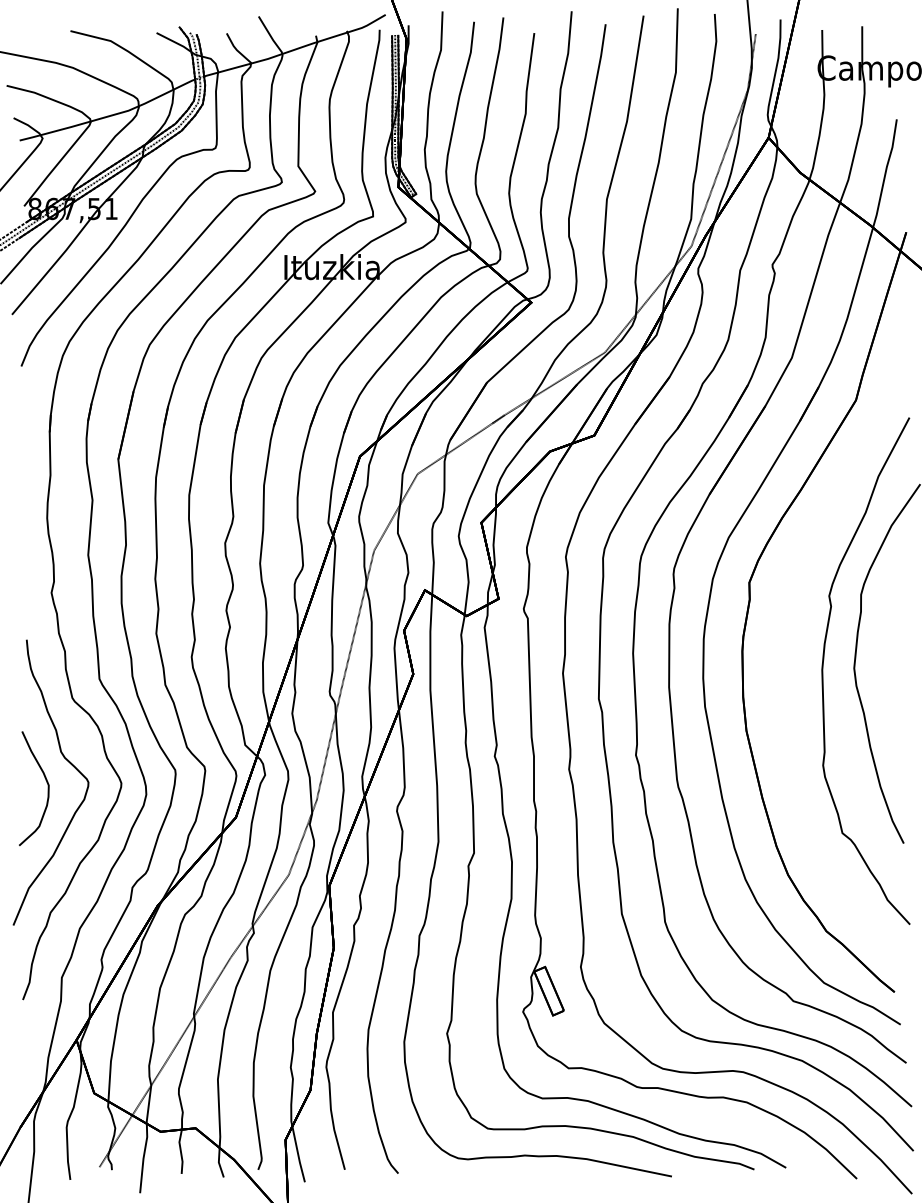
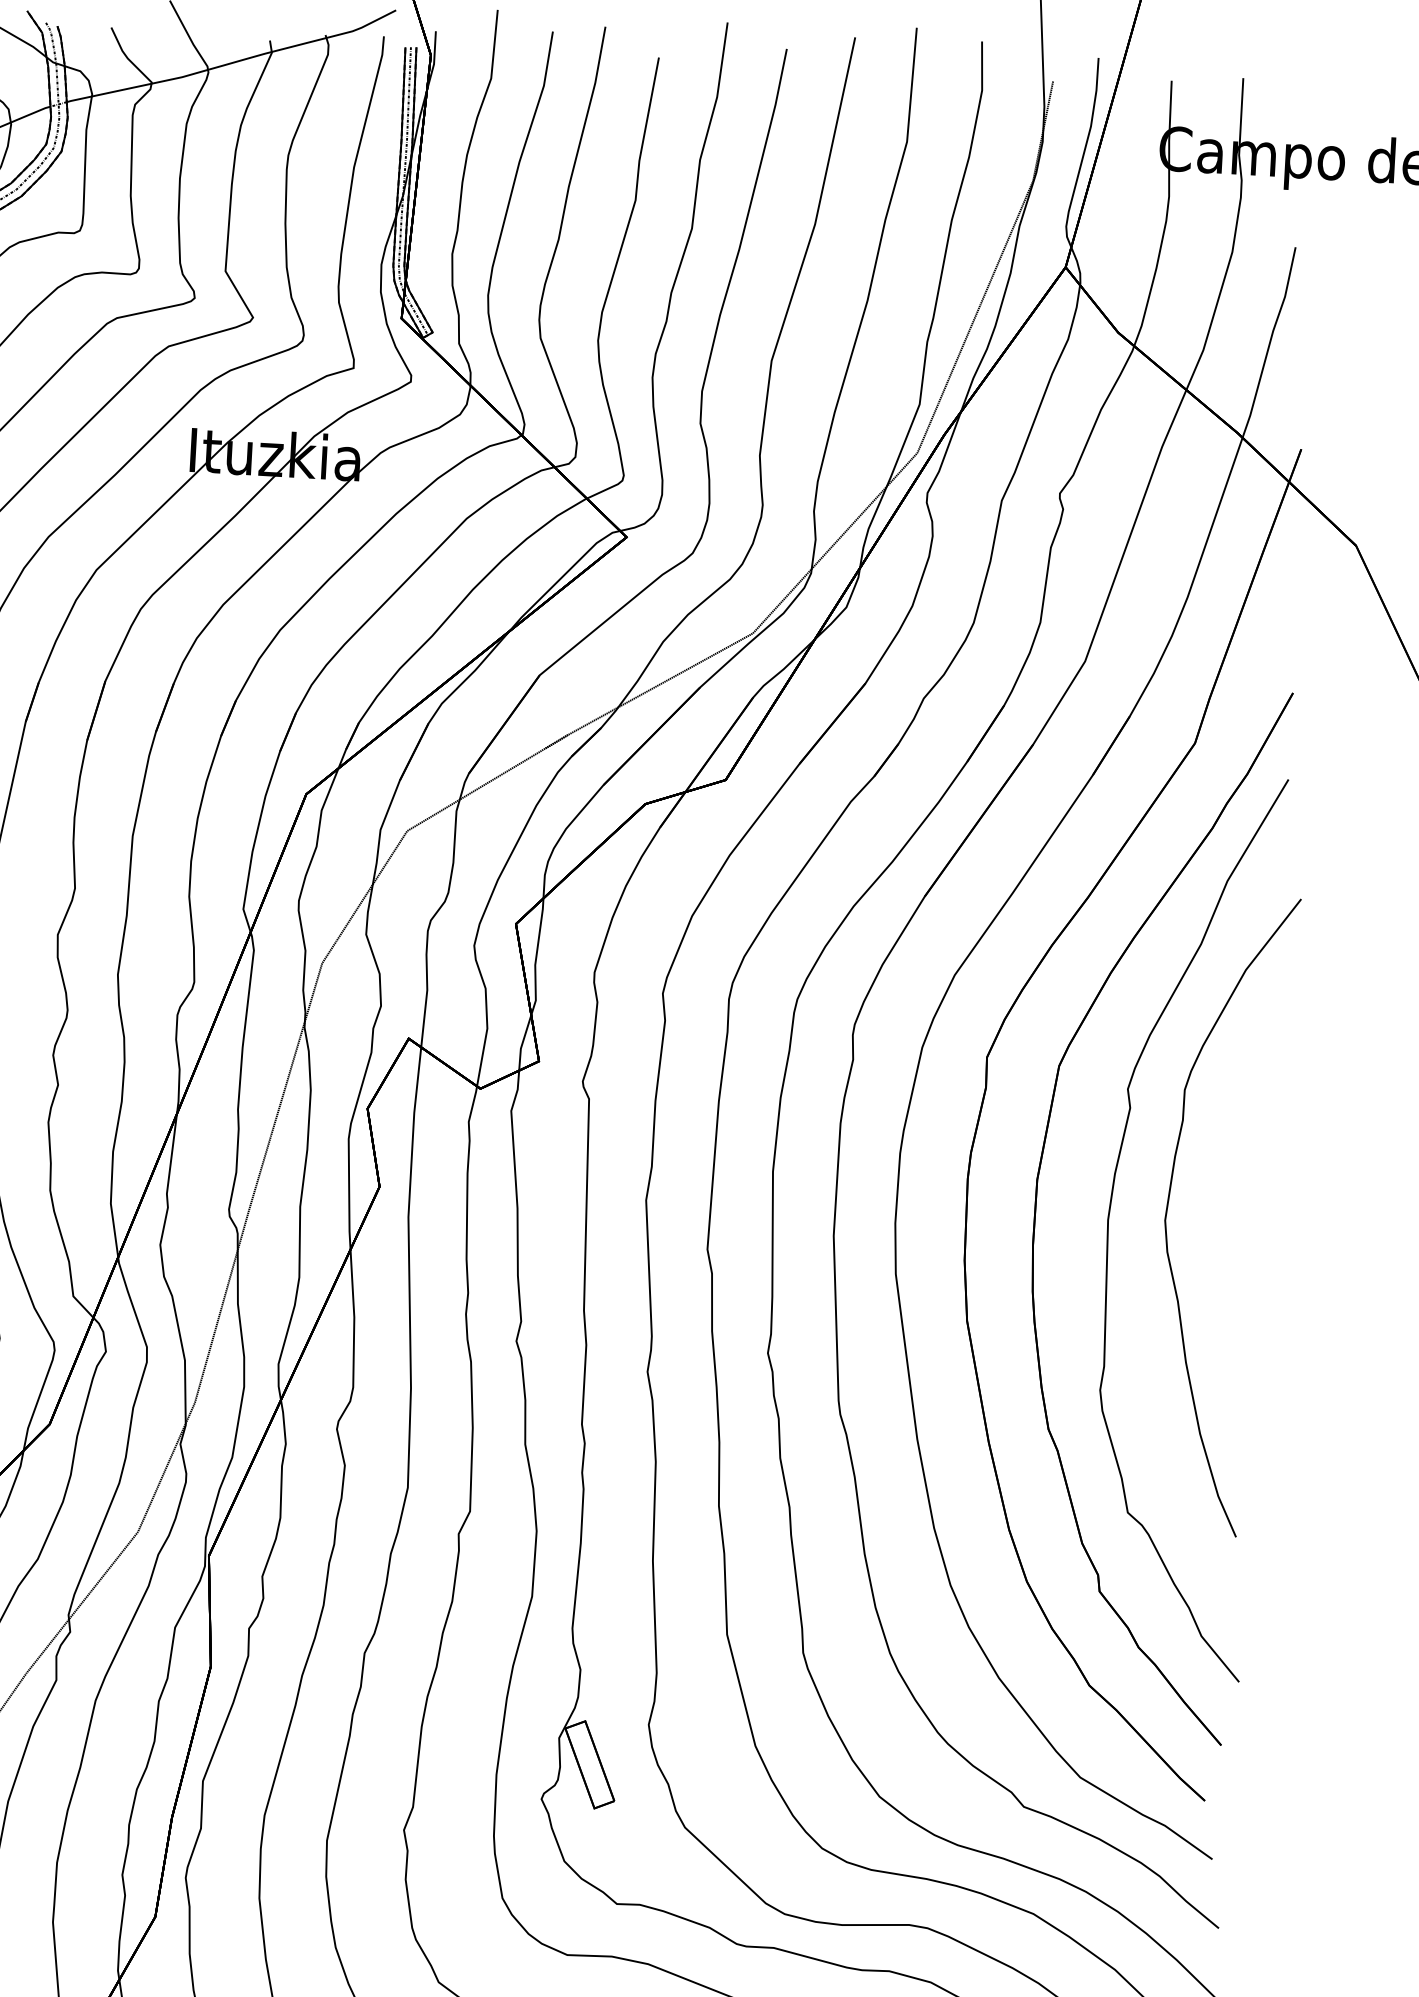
part: (782, 664) -> (1037, 1206), added

